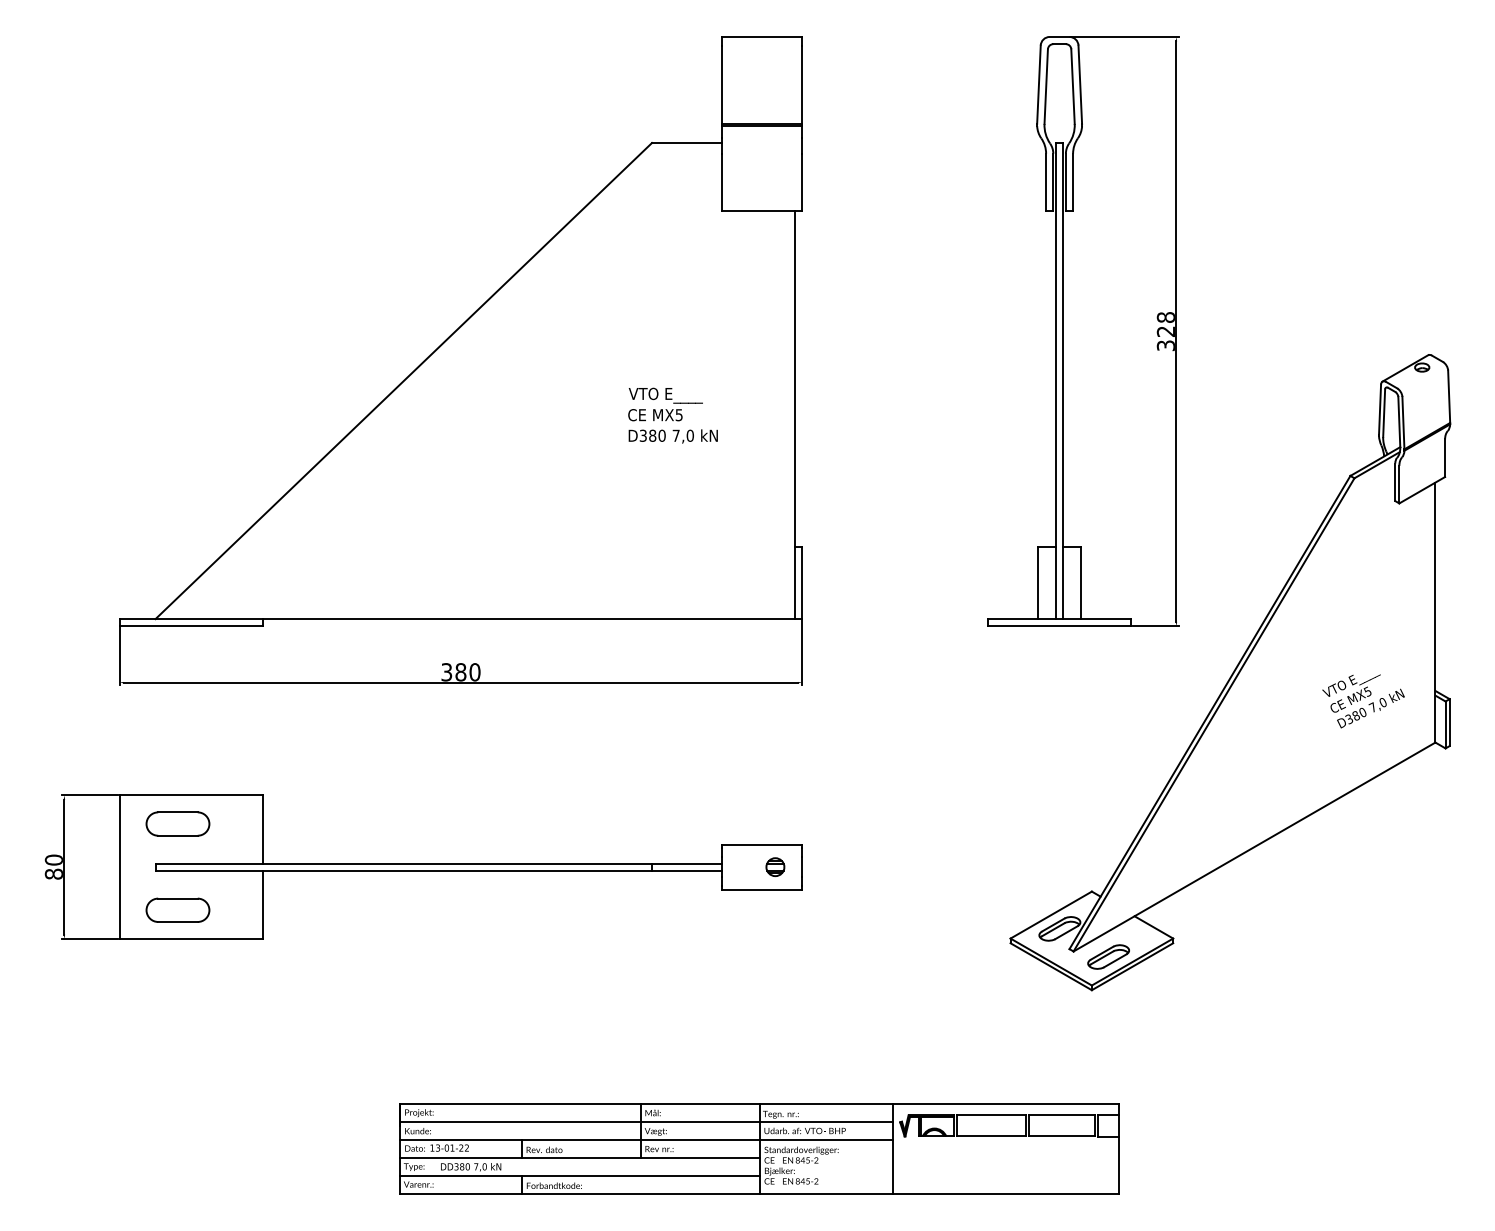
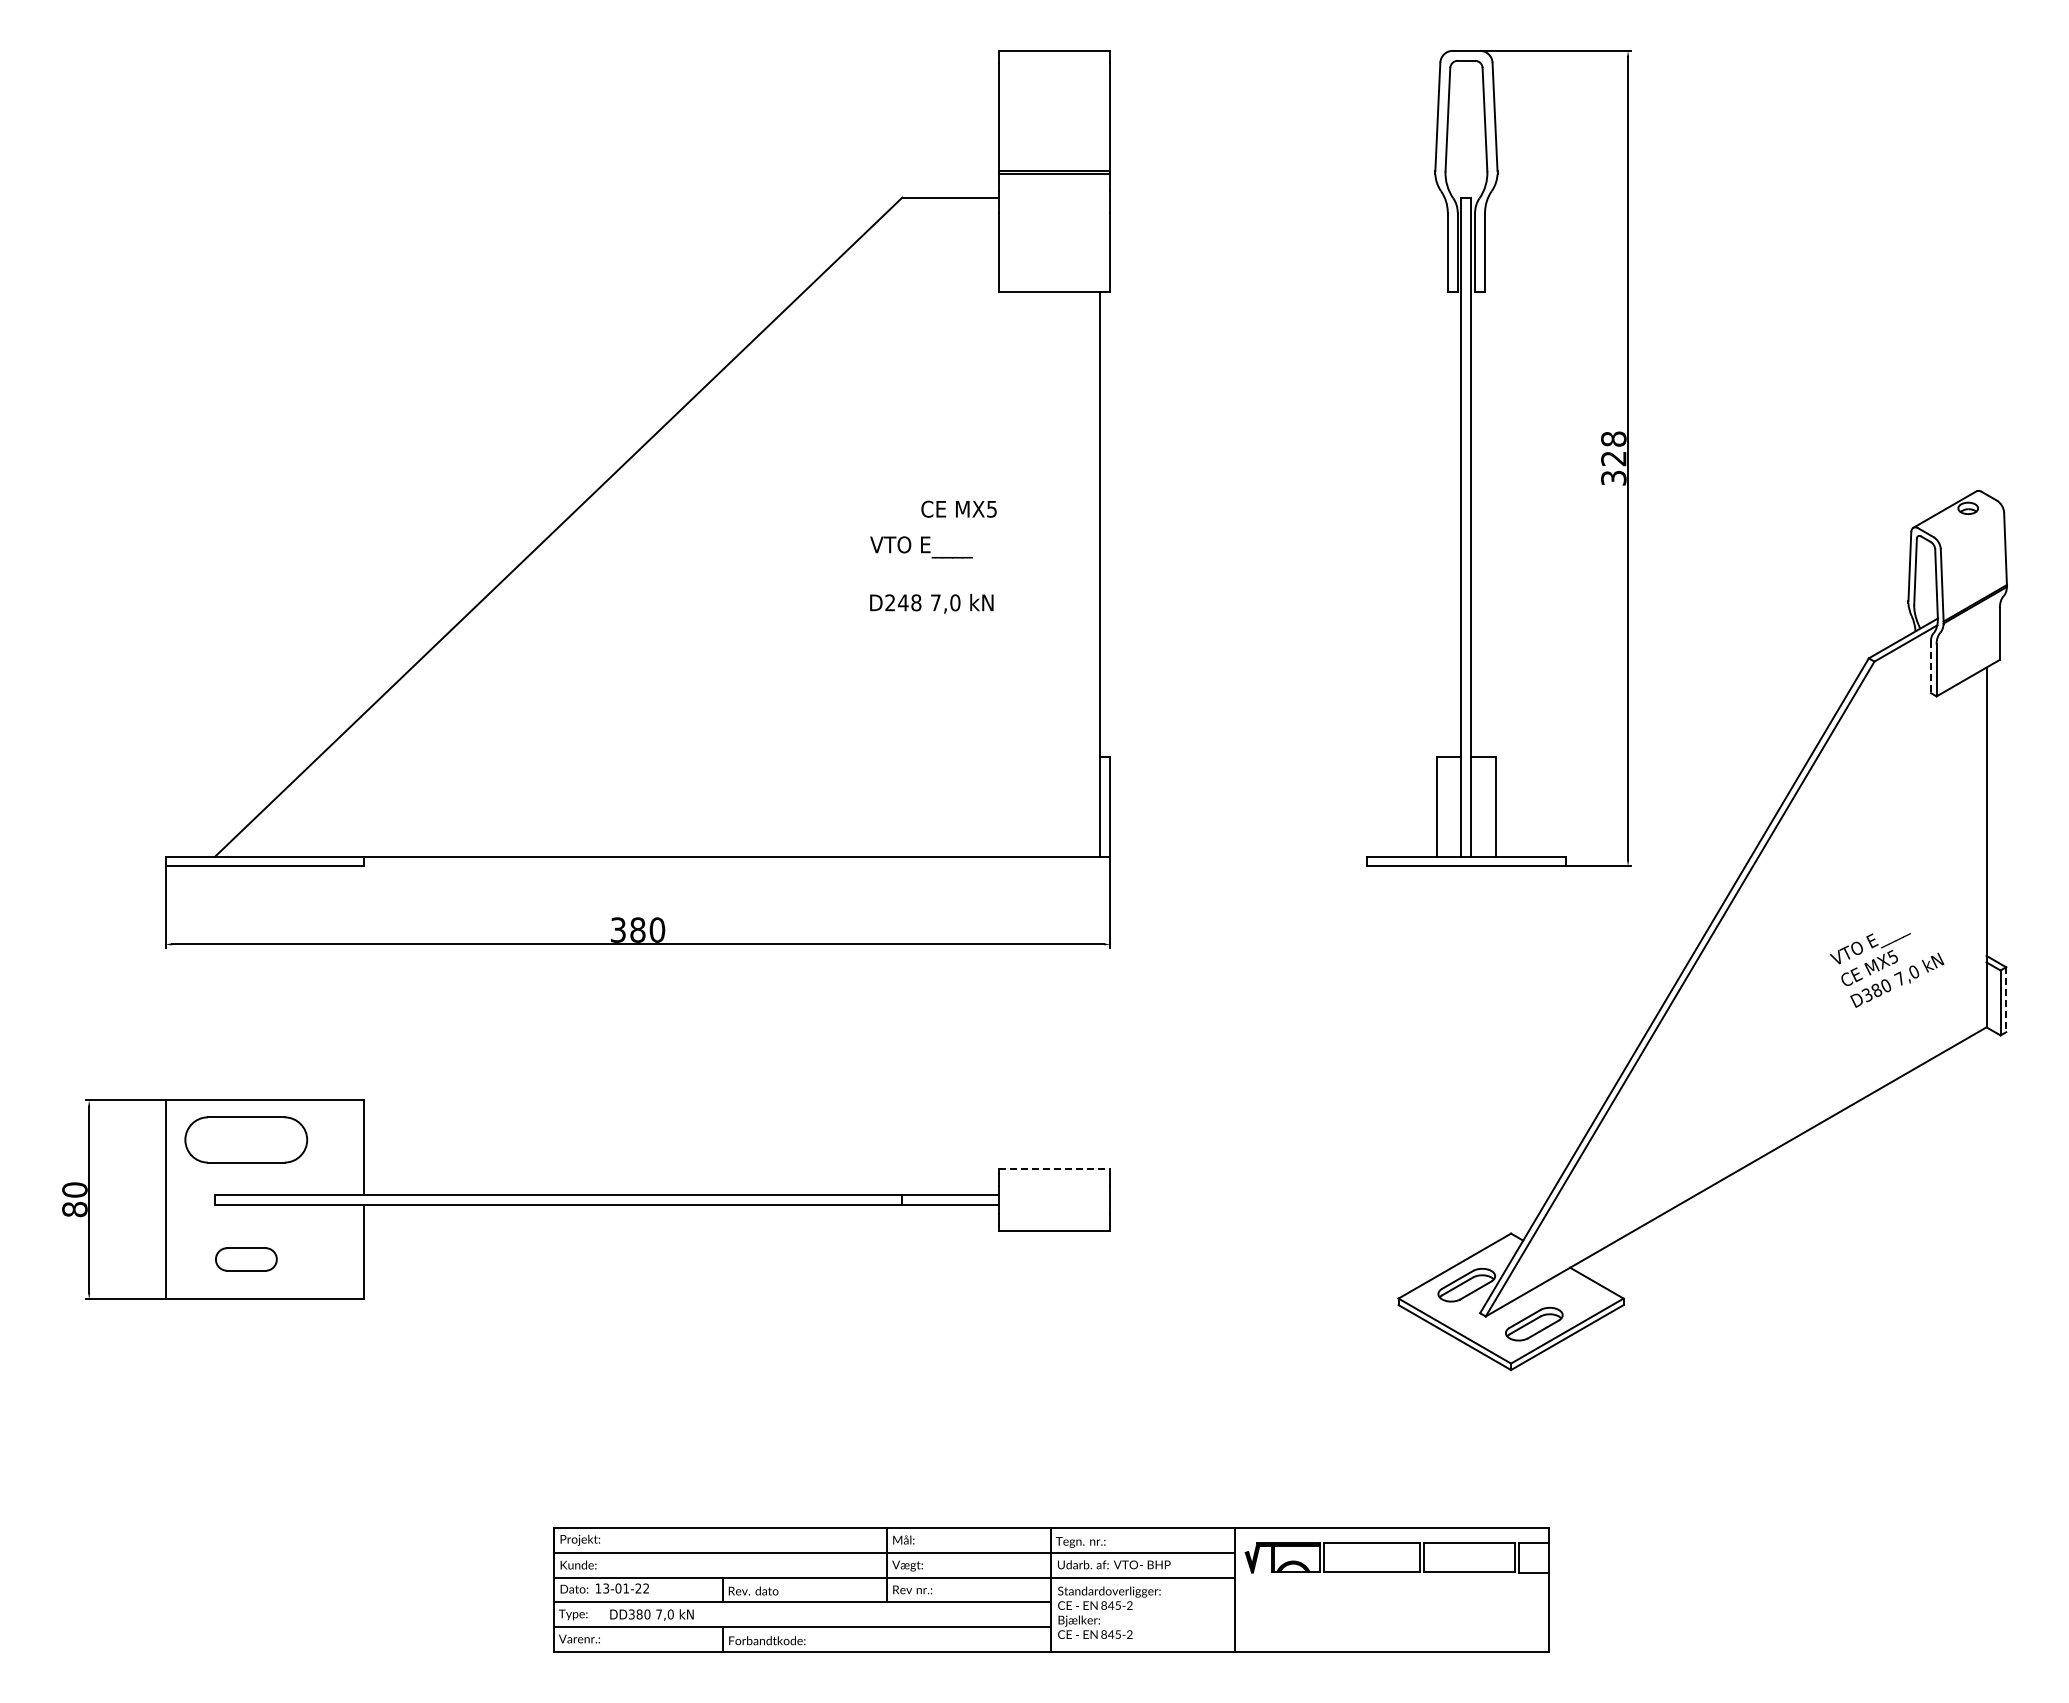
text: (655, 414) -> (958, 508), moved
text: (652, 435) -> (903, 602), D380 -> D248
line: (1394, 482) -> (1930, 667), solid -> dashed
line: (1449, 723) -> (2006, 1000), solid -> dashed
part: (178, 824) -> (246, 1140), size x1.4
line: (761, 844) -> (1054, 1168), solid -> dashed
part: (774, 866) -> (1072, 1199), removed
part: (178, 910) -> (246, 1259), size x0.7

